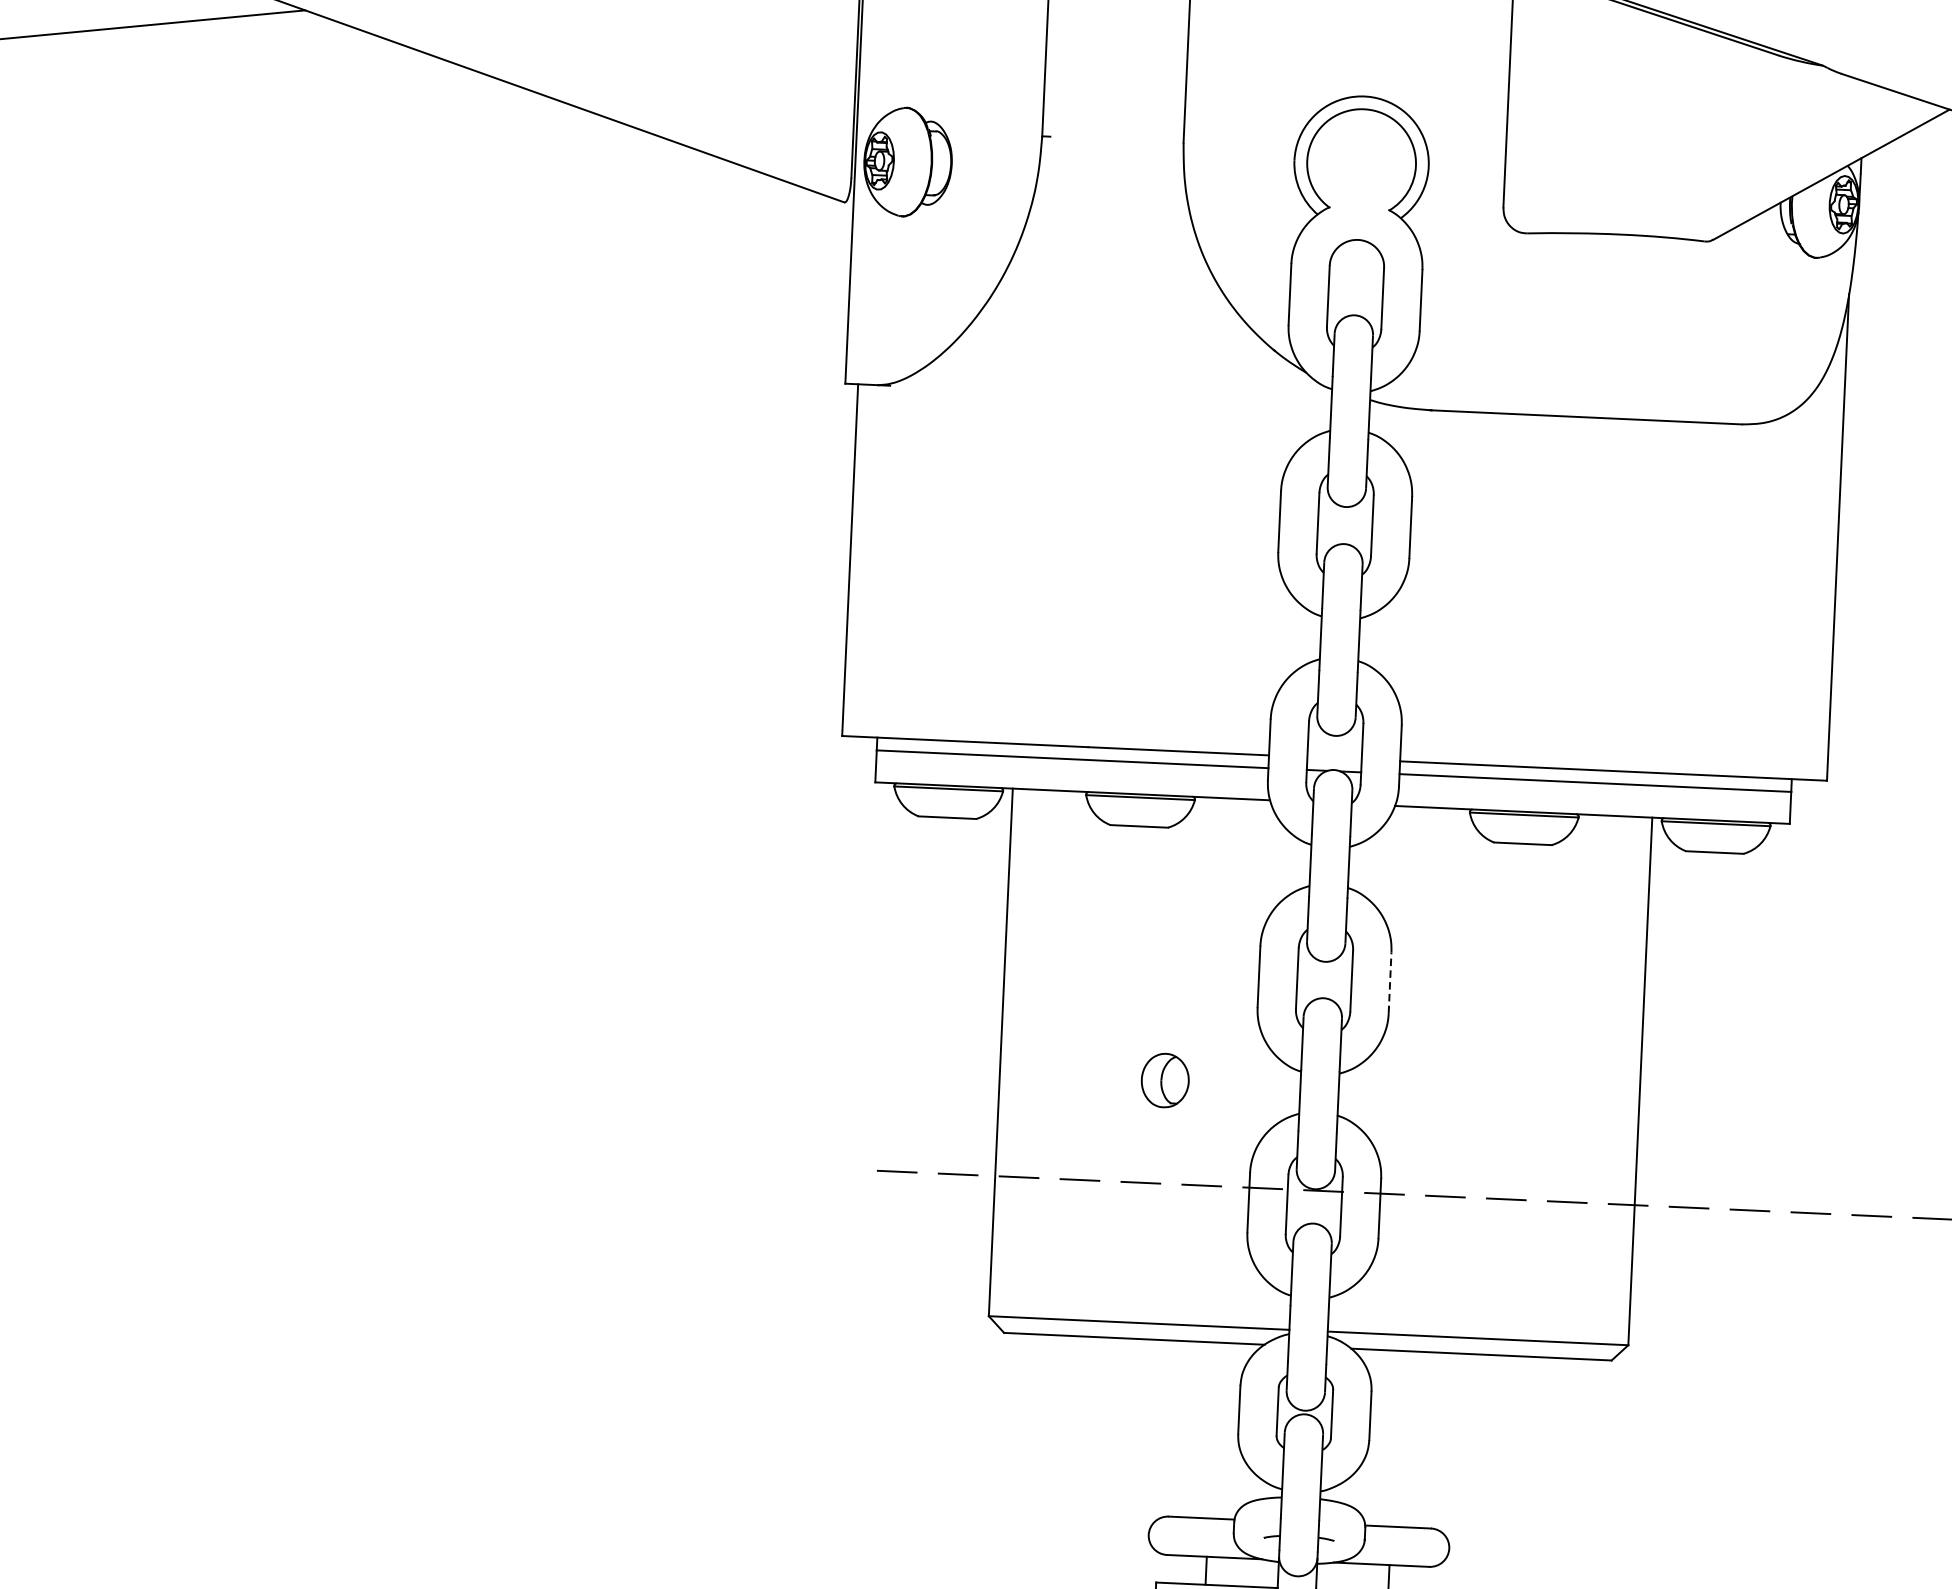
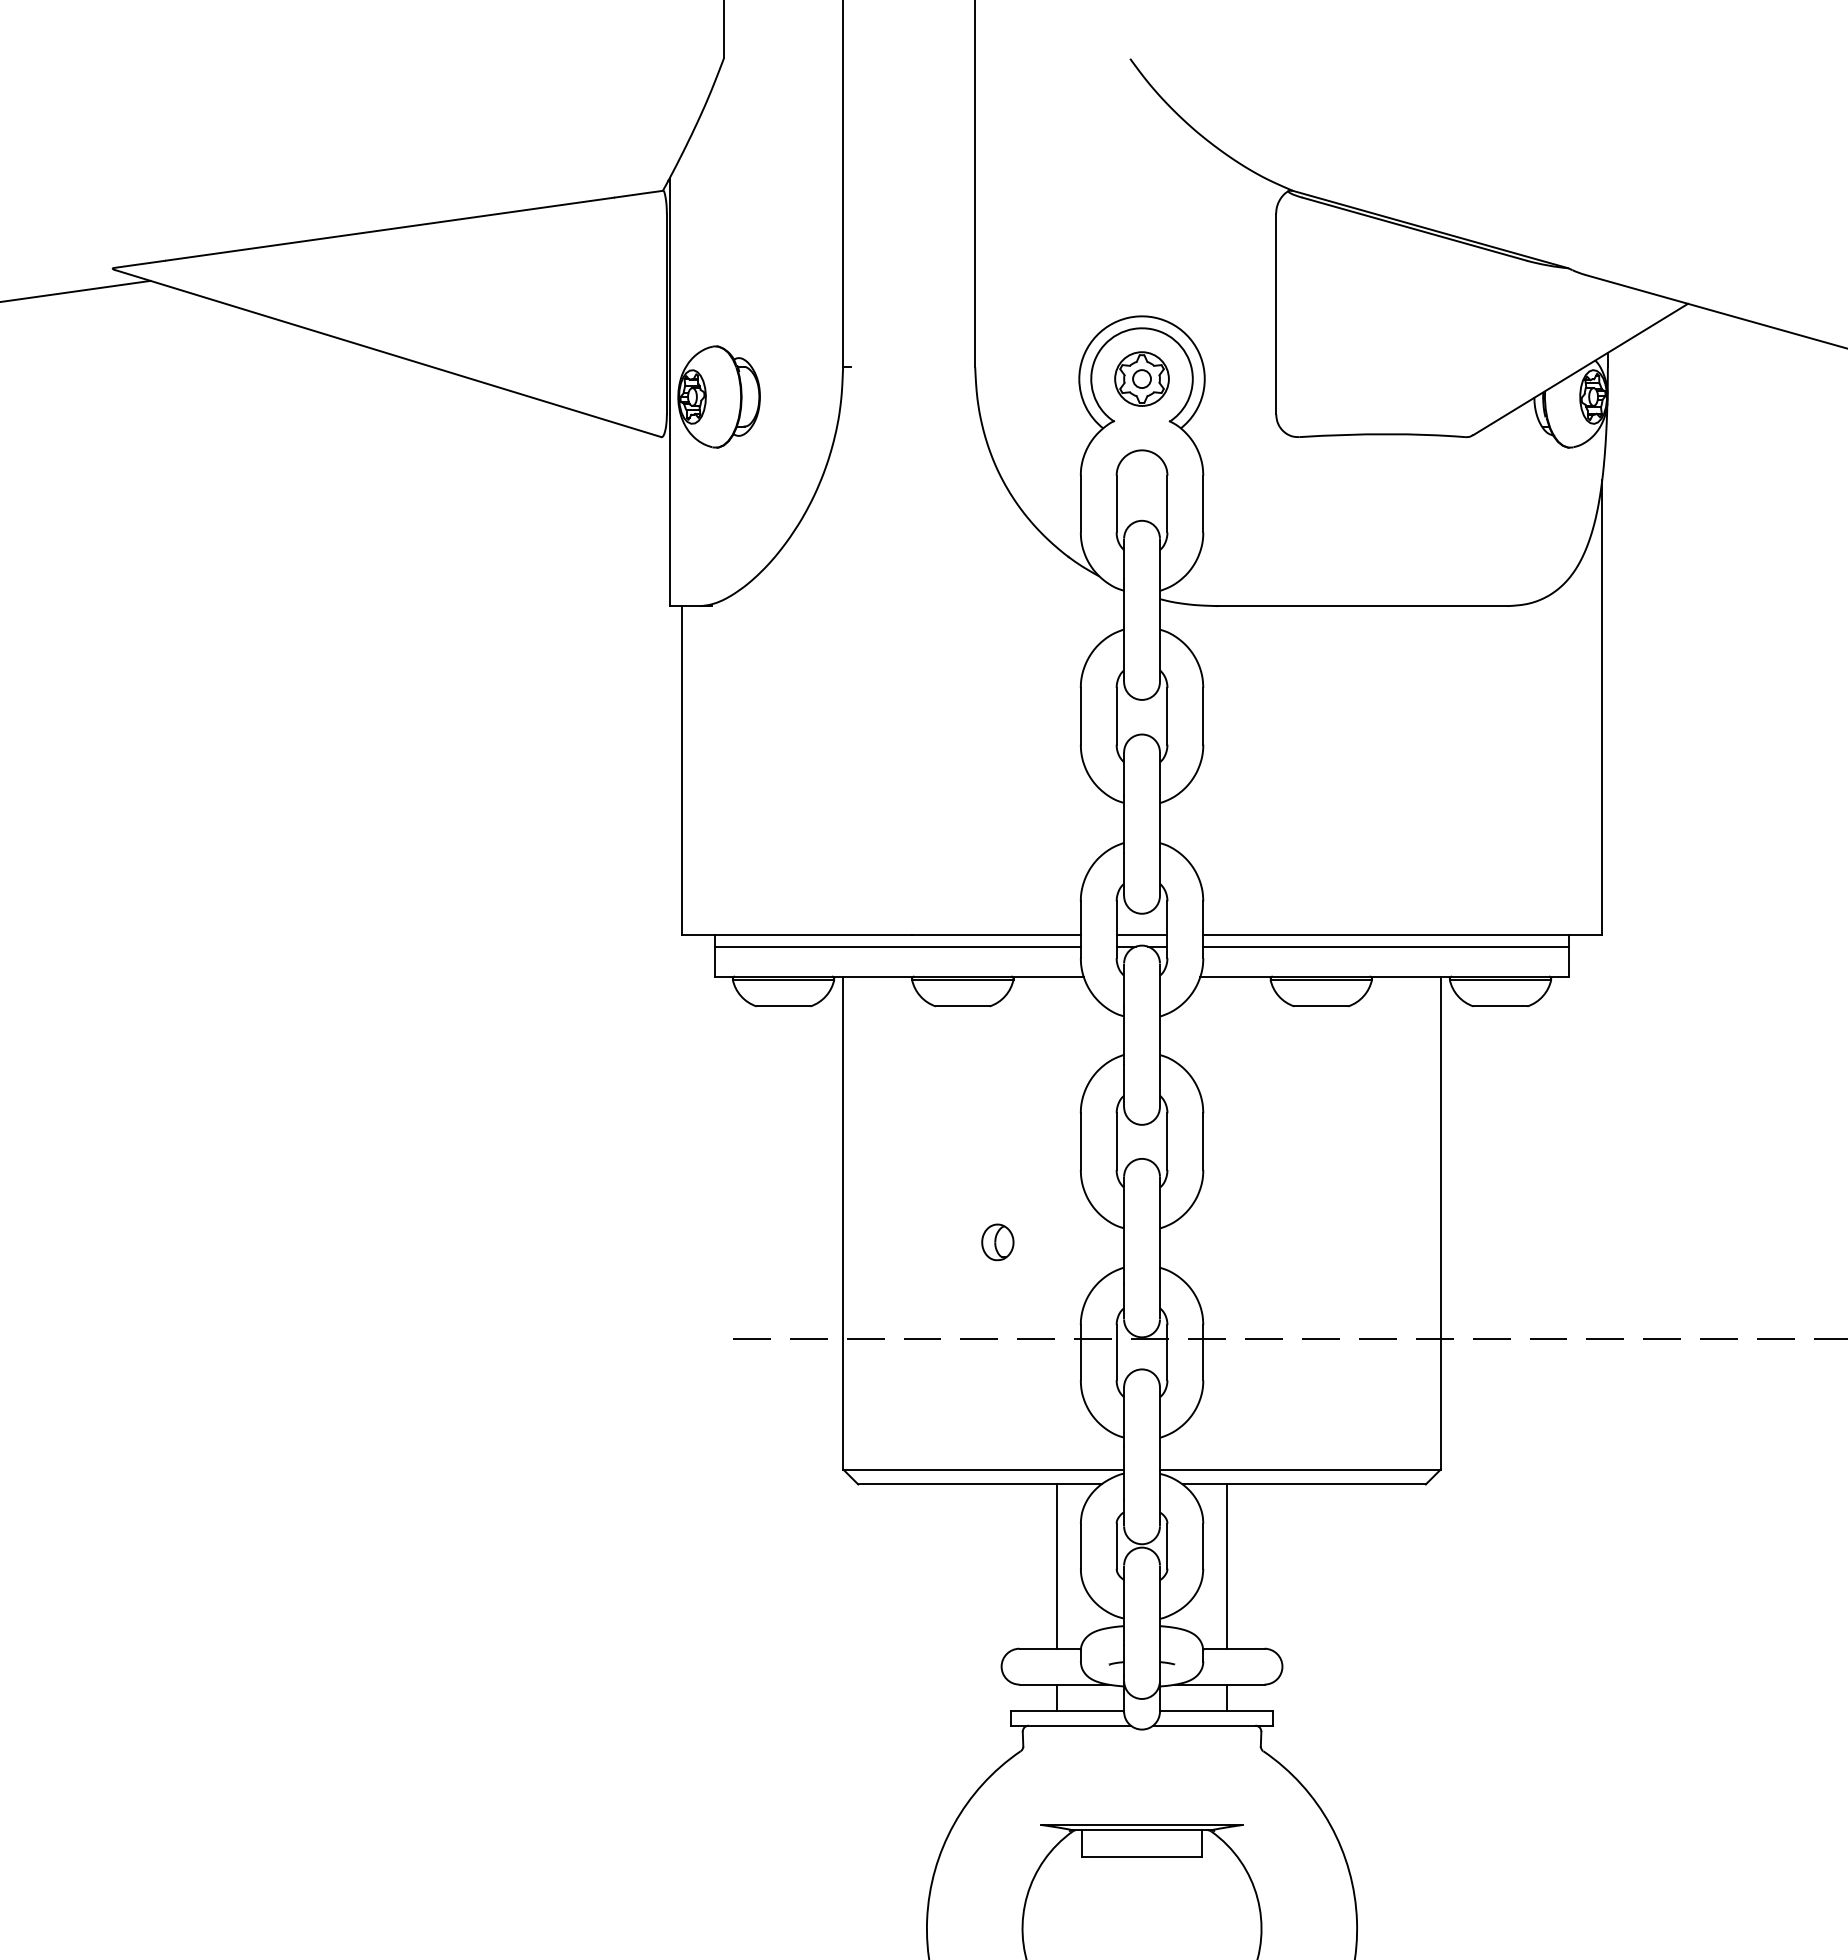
part: (1361, 162) -> (1141, 378), added
line: (1334, 758) -> (1141, 934), added
line: (1390, 982) -> (1203, 1141), dashed -> solid
part: (1164, 1080) -> (997, 1242), size x0.71
line: (1212, 1430) -> (1056, 1566), added
line: (1395, 1438) -> (1227, 1566), added

